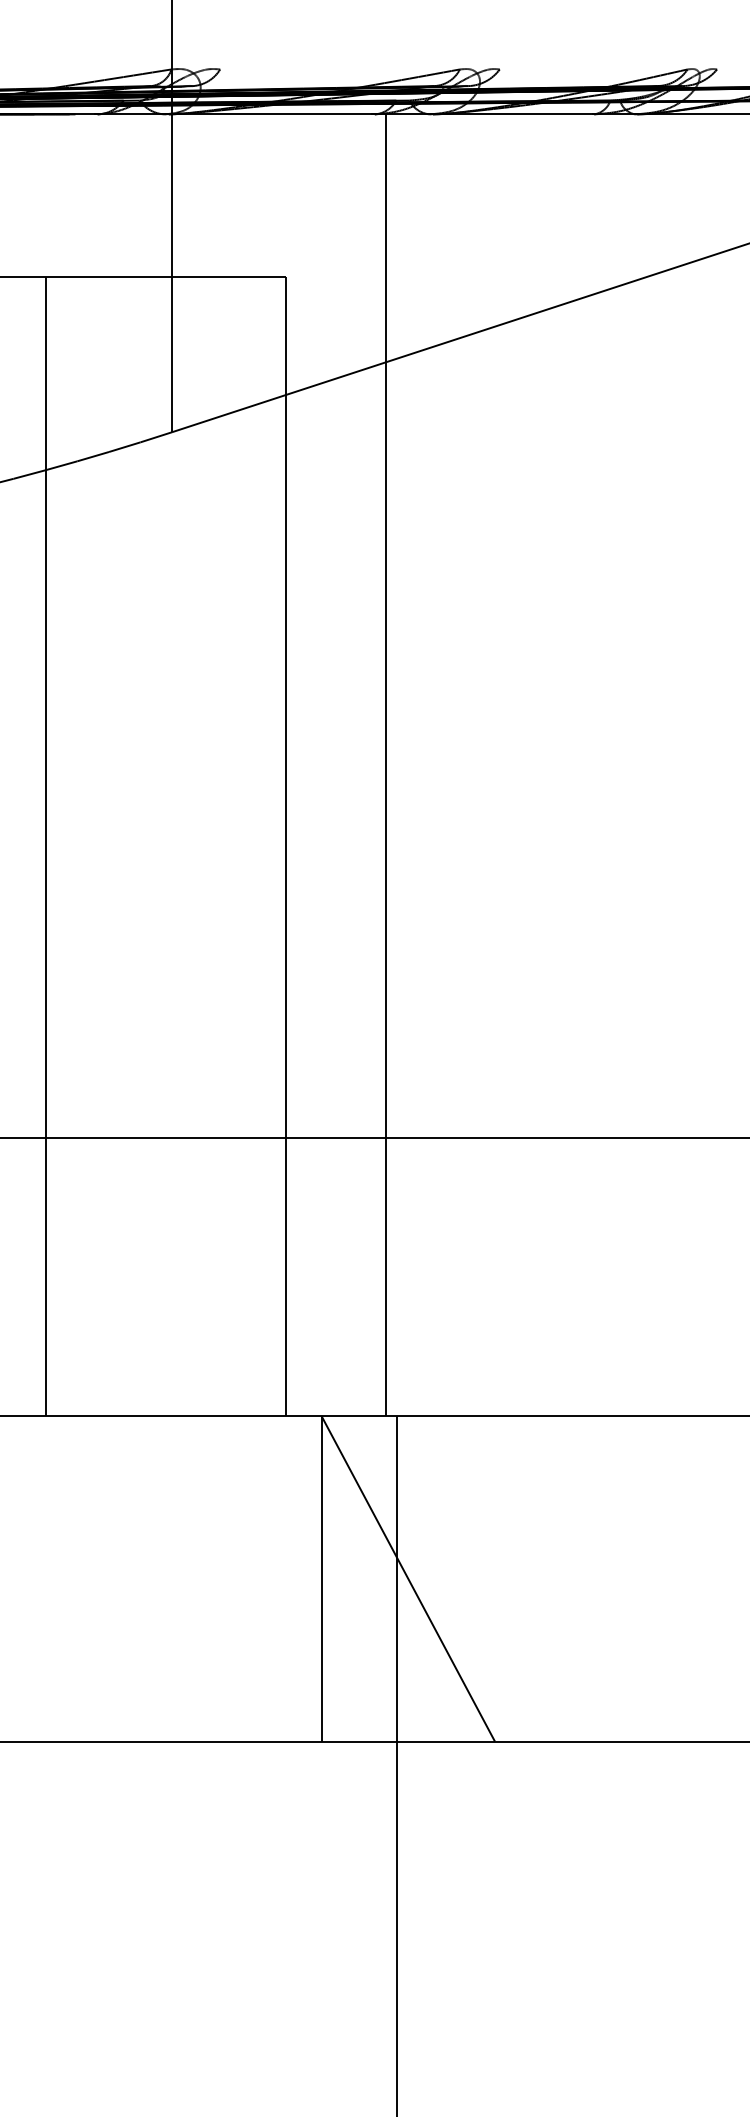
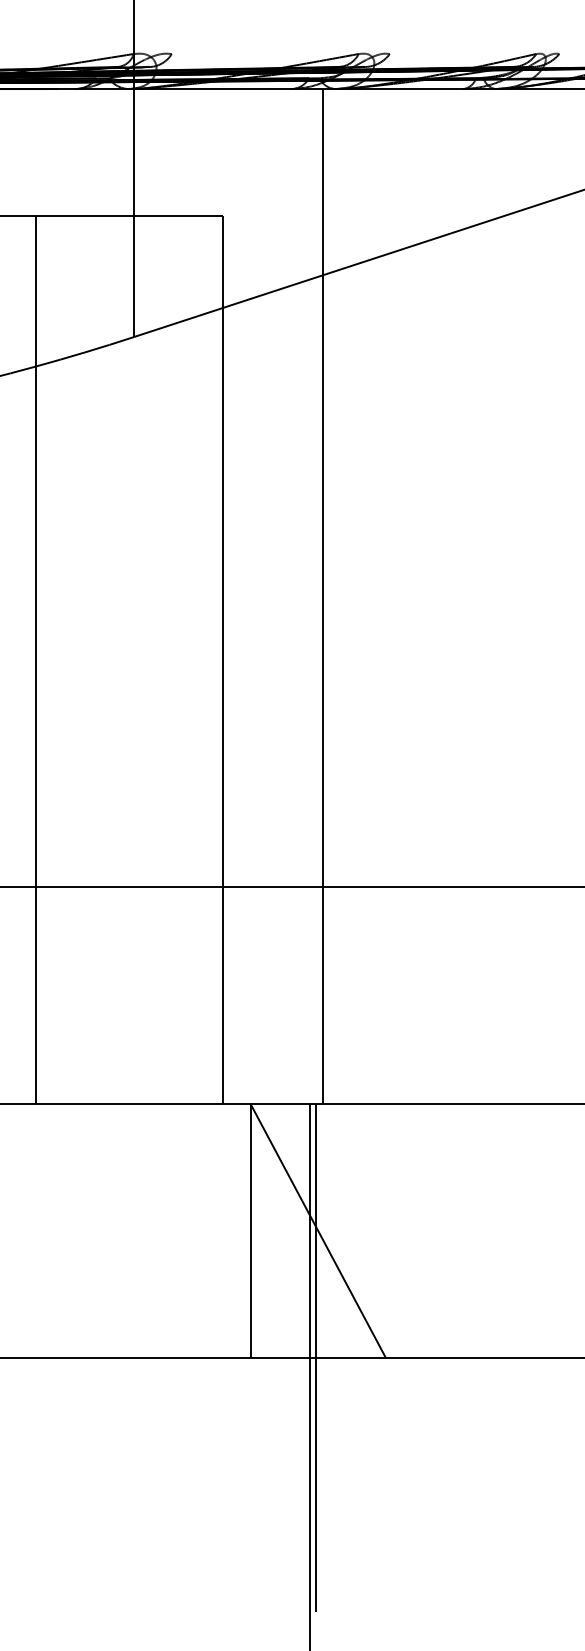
line: (385, 764) -> (322, 596), moved
line: (405, 1741) -> (316, 1358), added

